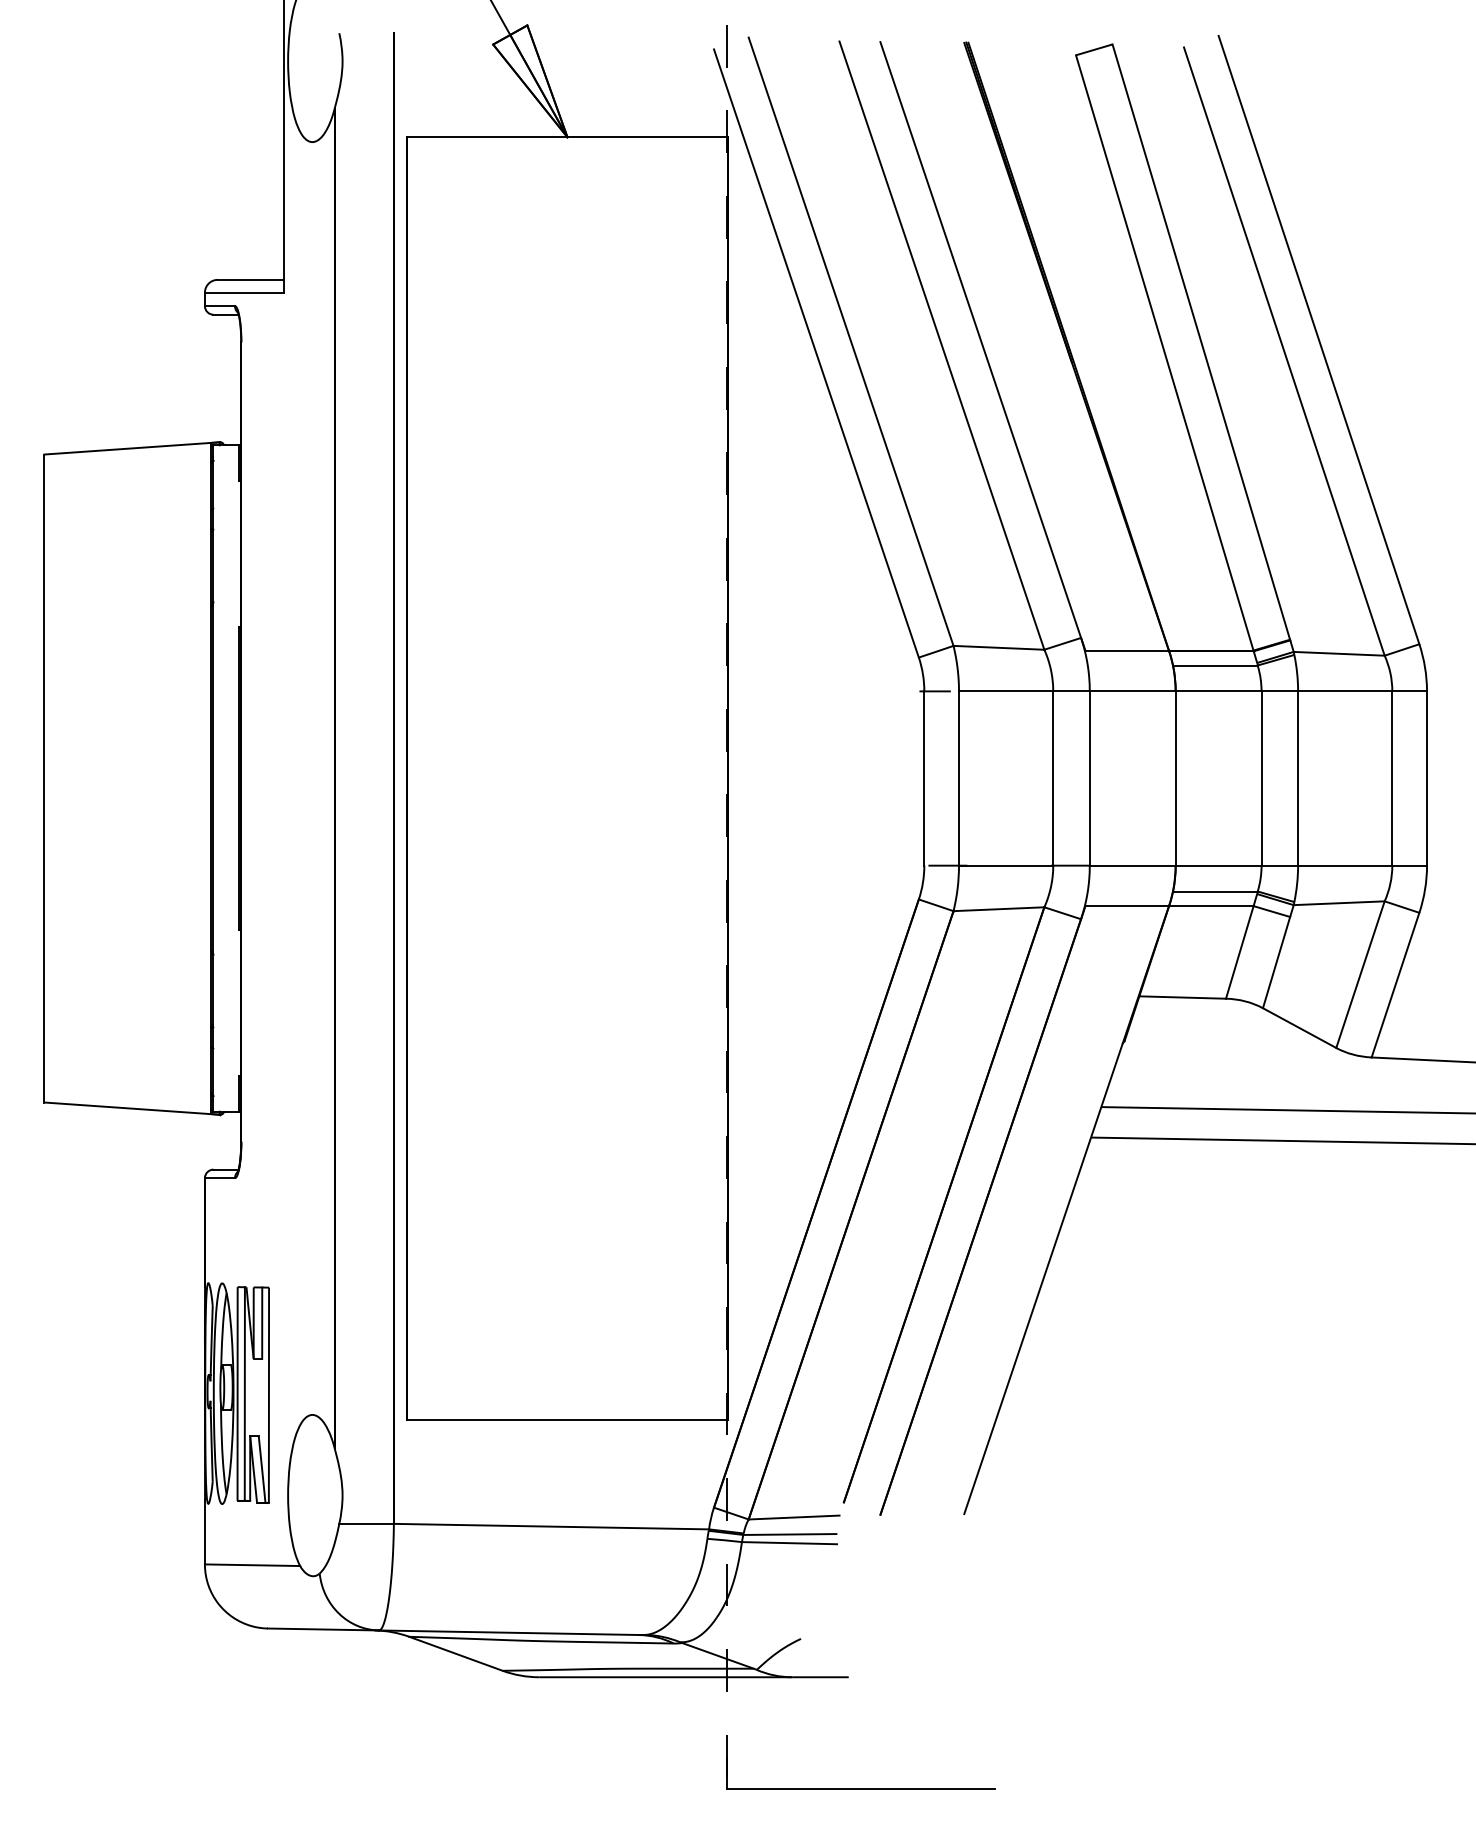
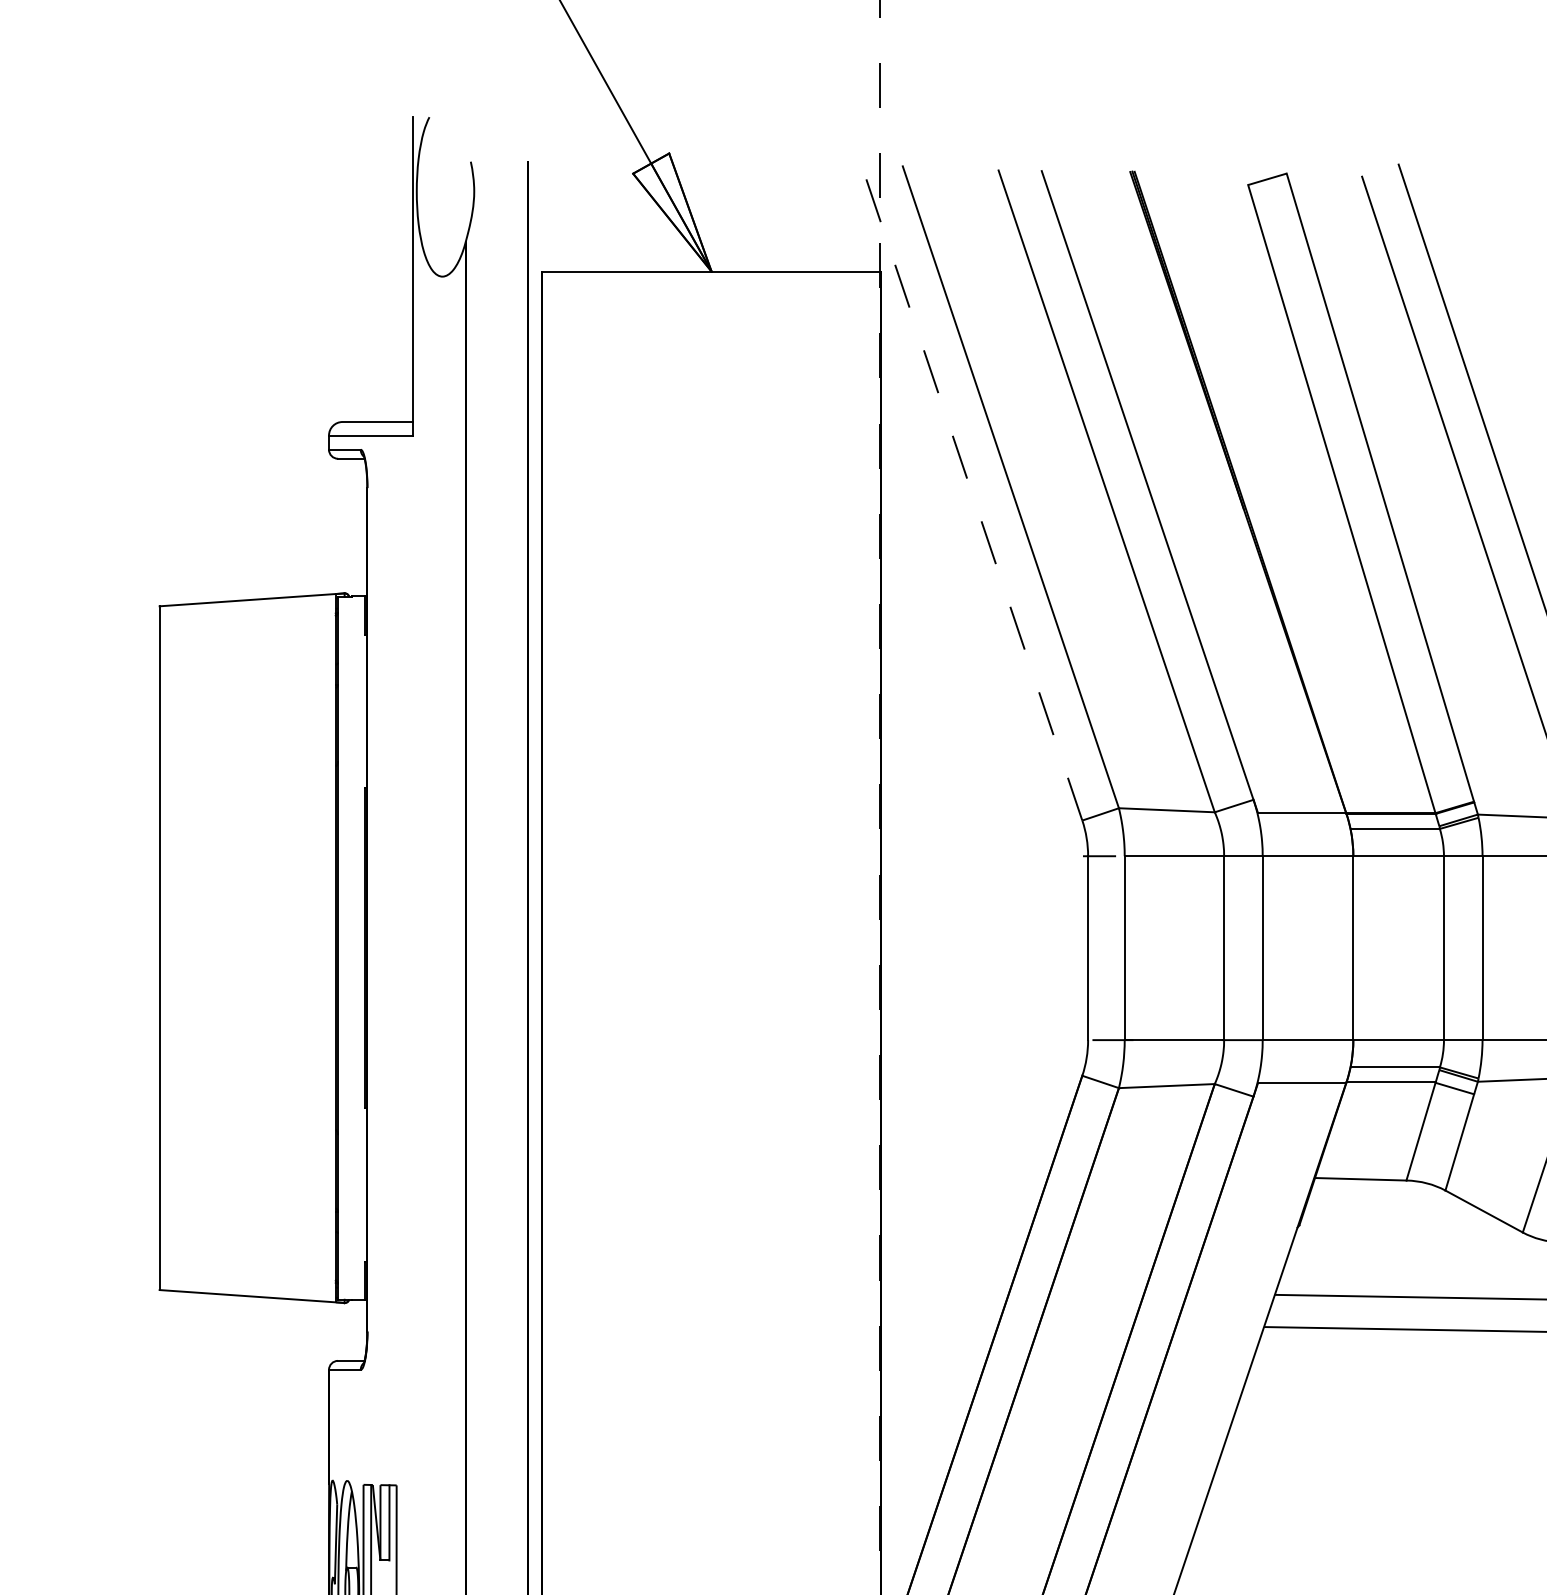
line: (816, 353) -> (974, 499), solid -> dashed

